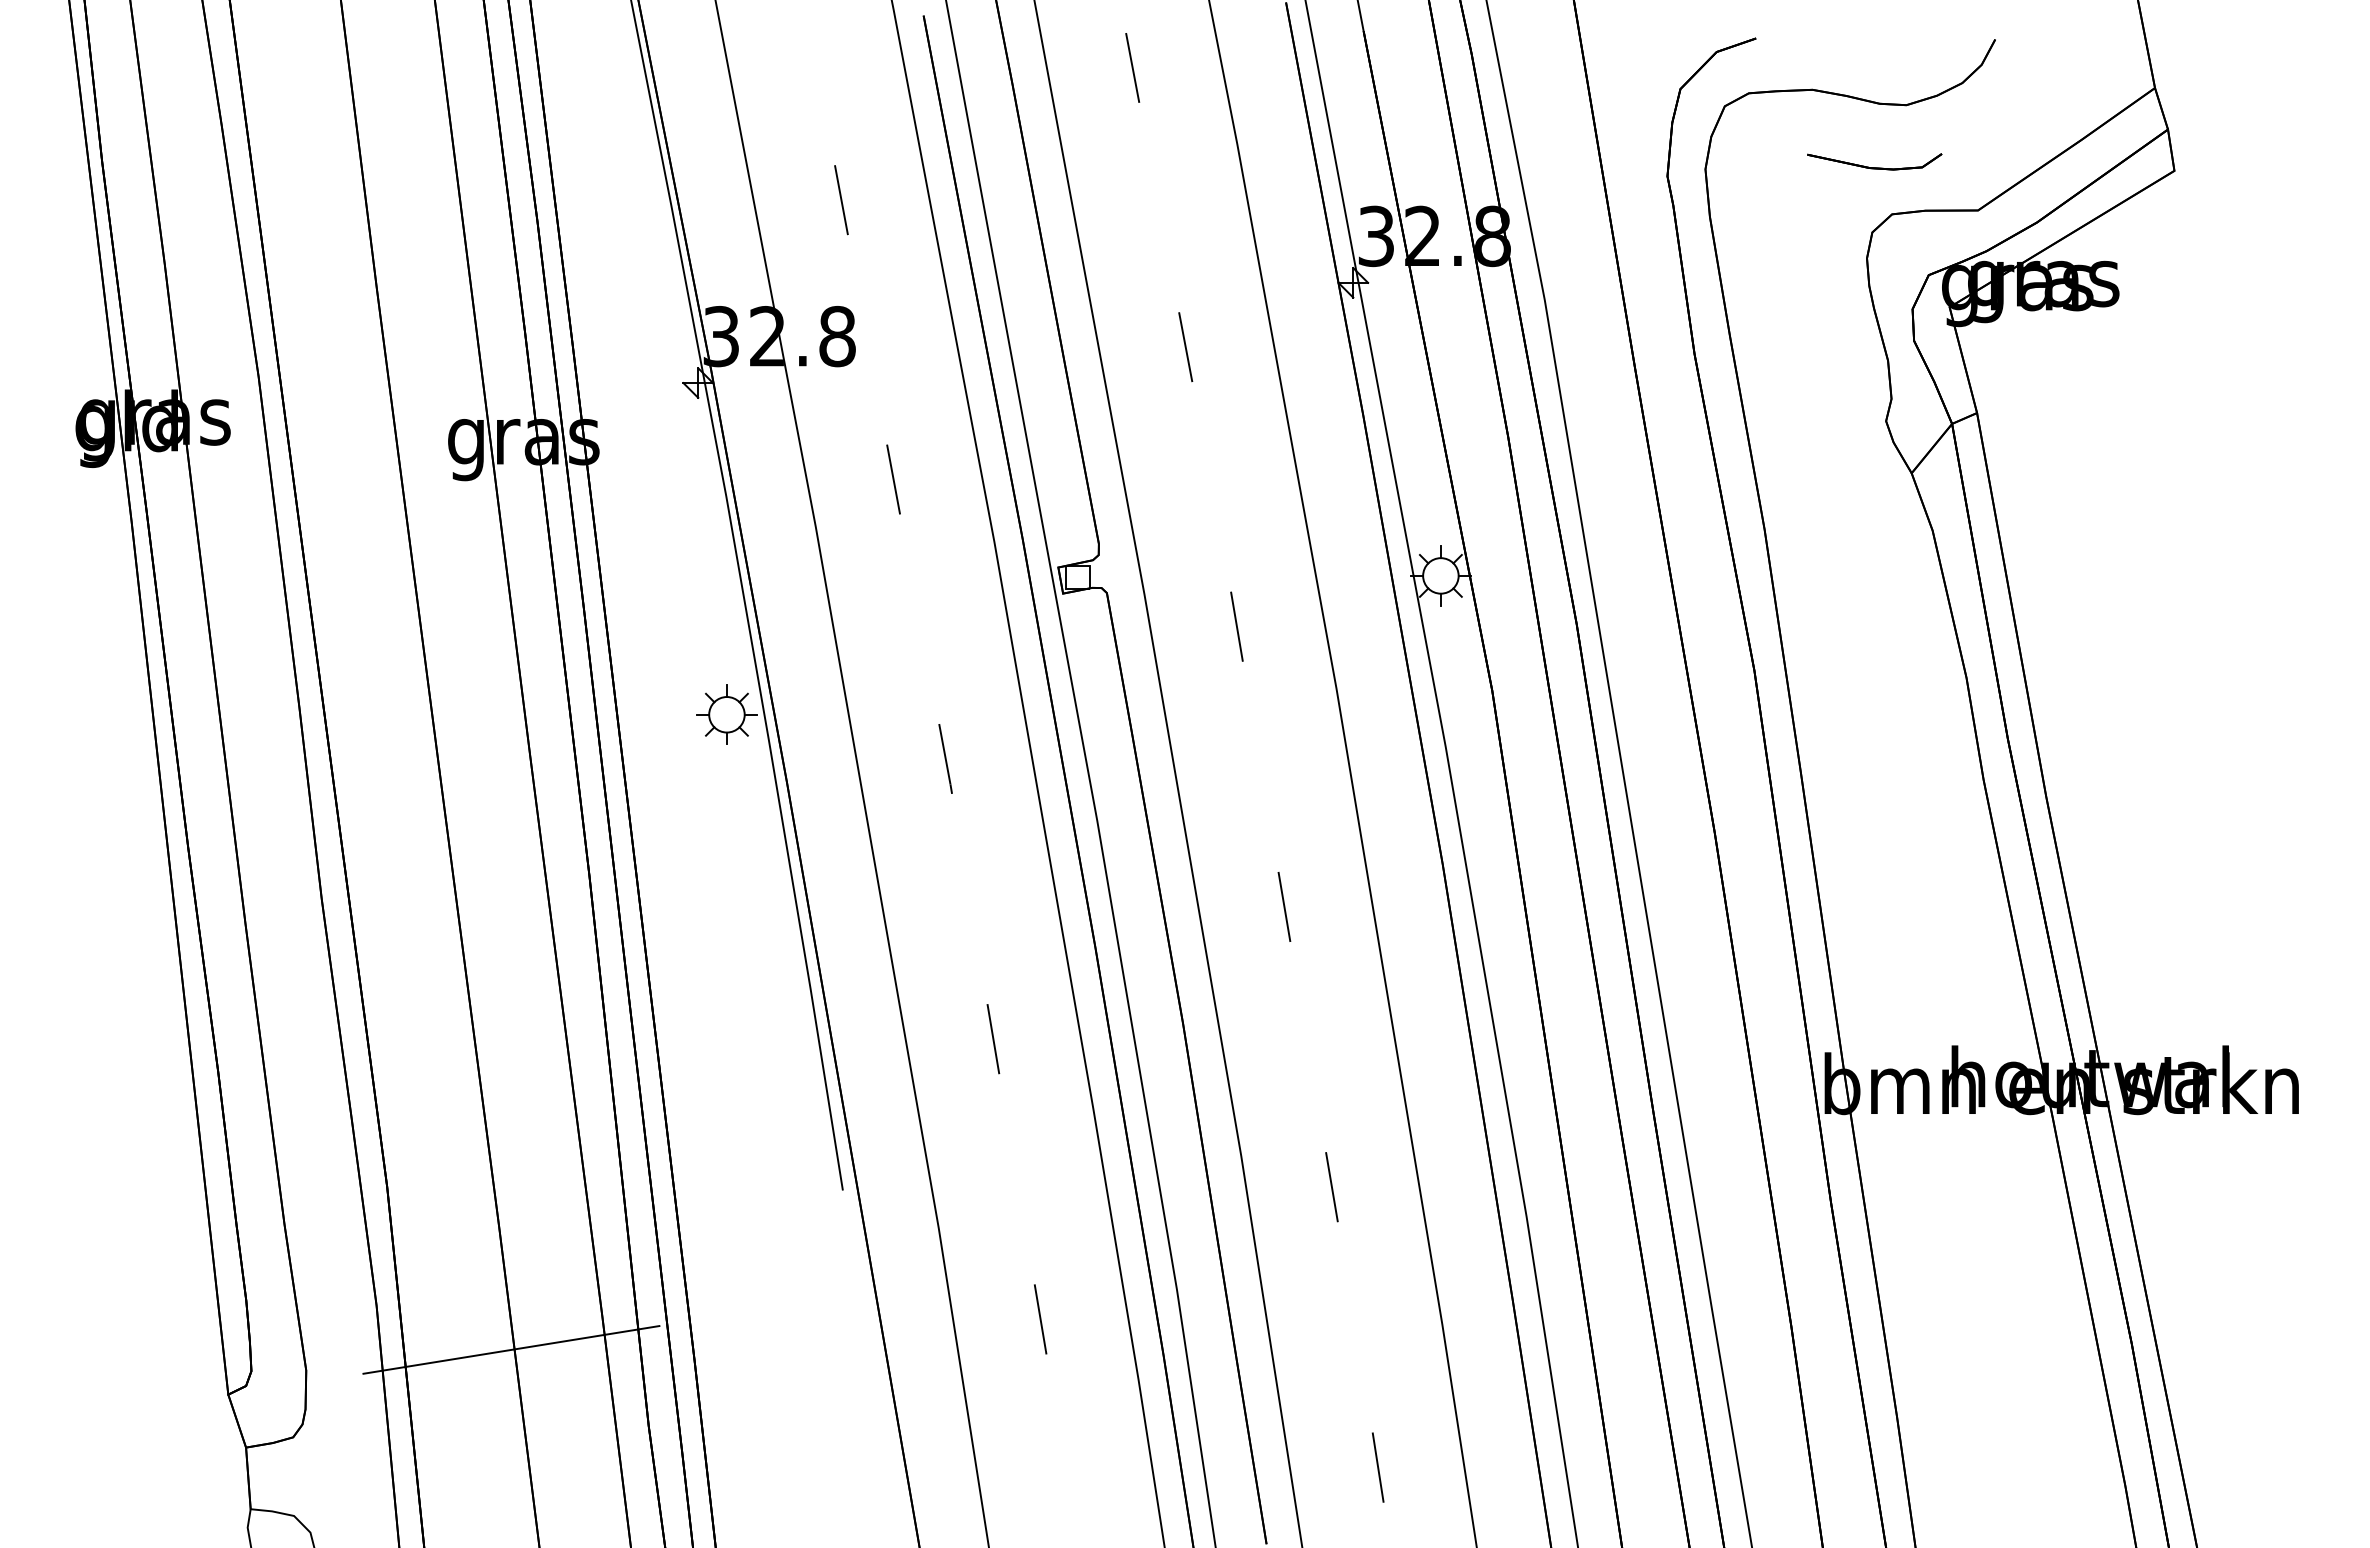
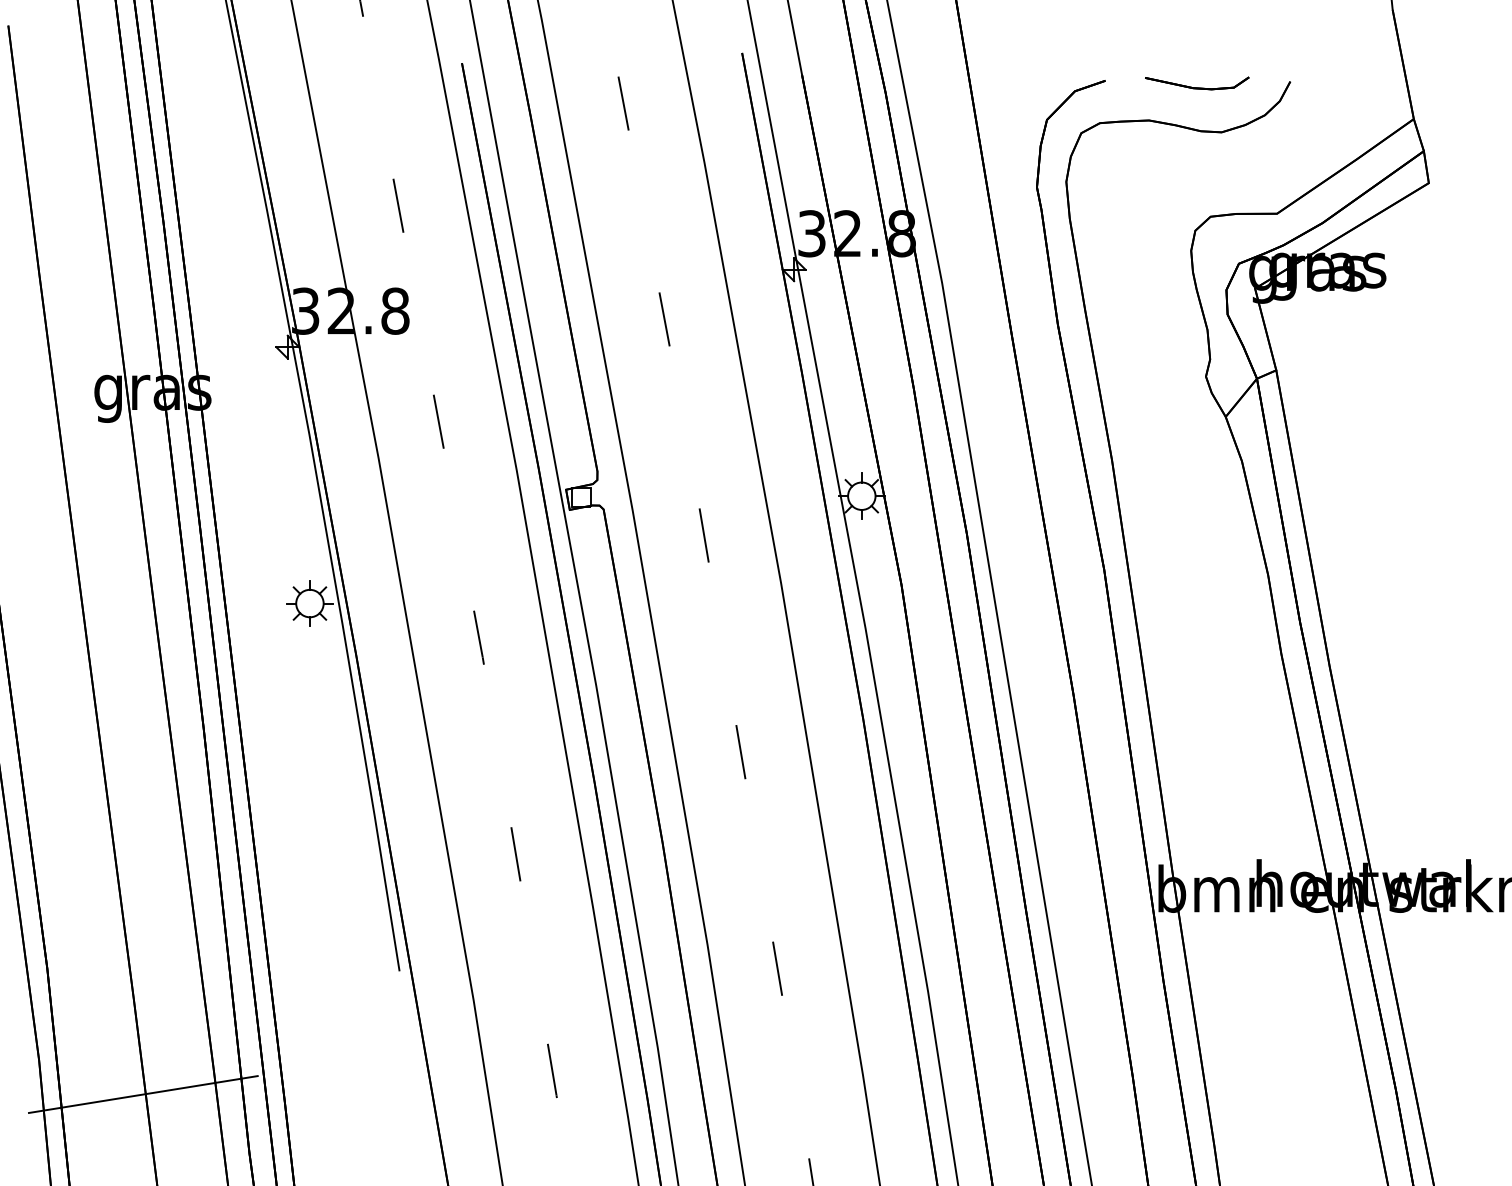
part: (1874, 161) -> (1197, 83), moved

